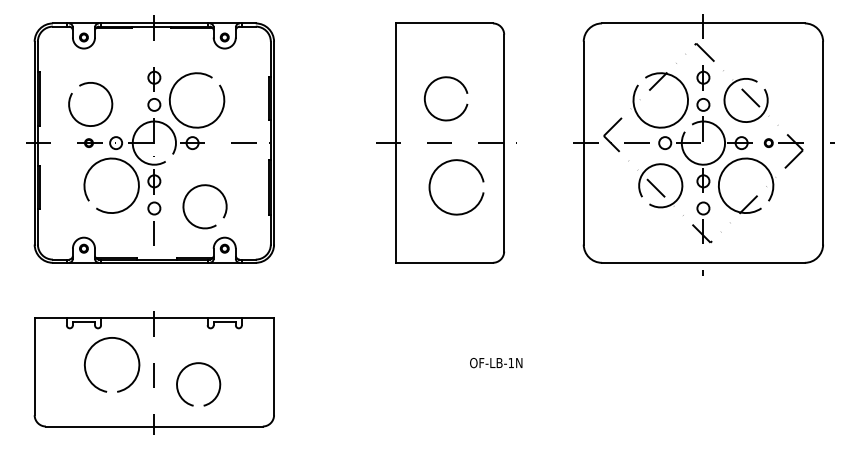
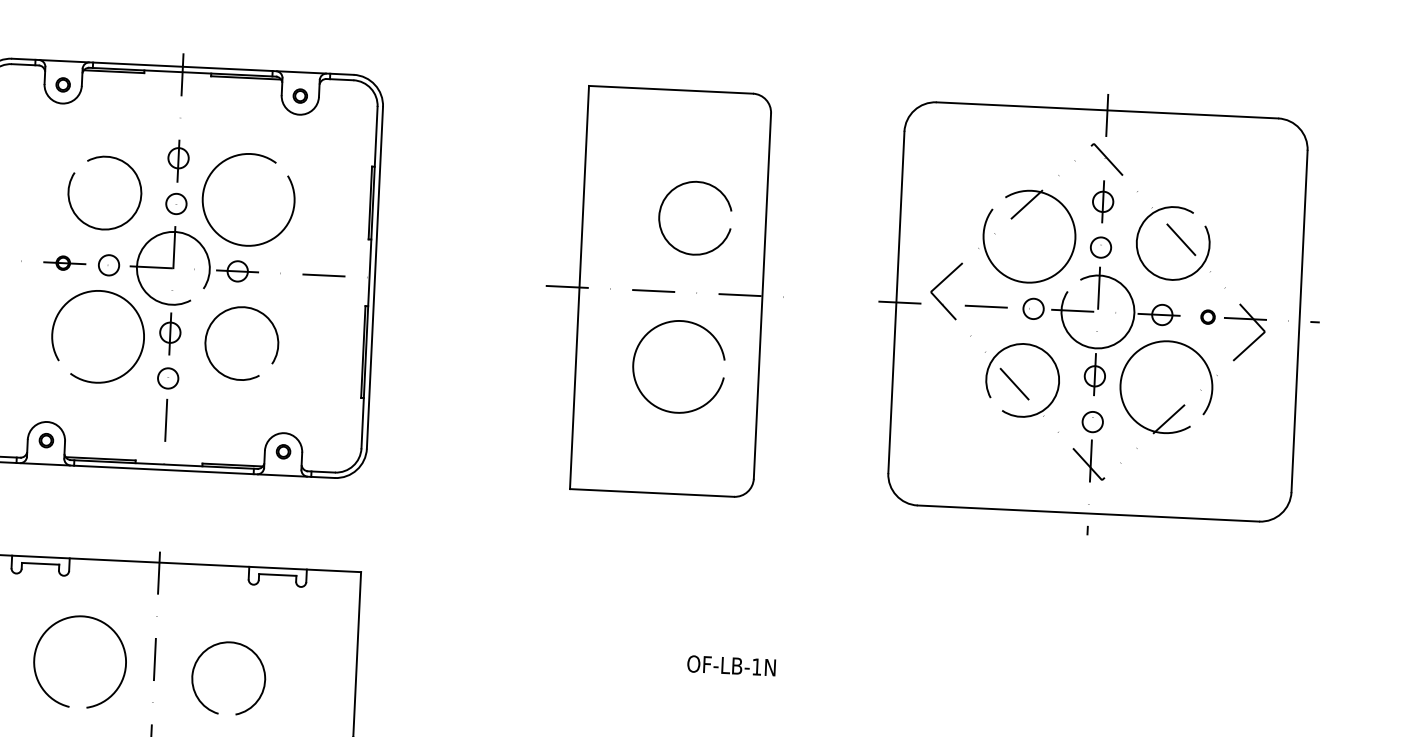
arc: (427, 91) -> (664, 204), moved
arc: (70, 102) -> (71, 188), moved
arc: (185, 201) -> (209, 333), moved
arc: (126, 343) -> (106, 626), moved

